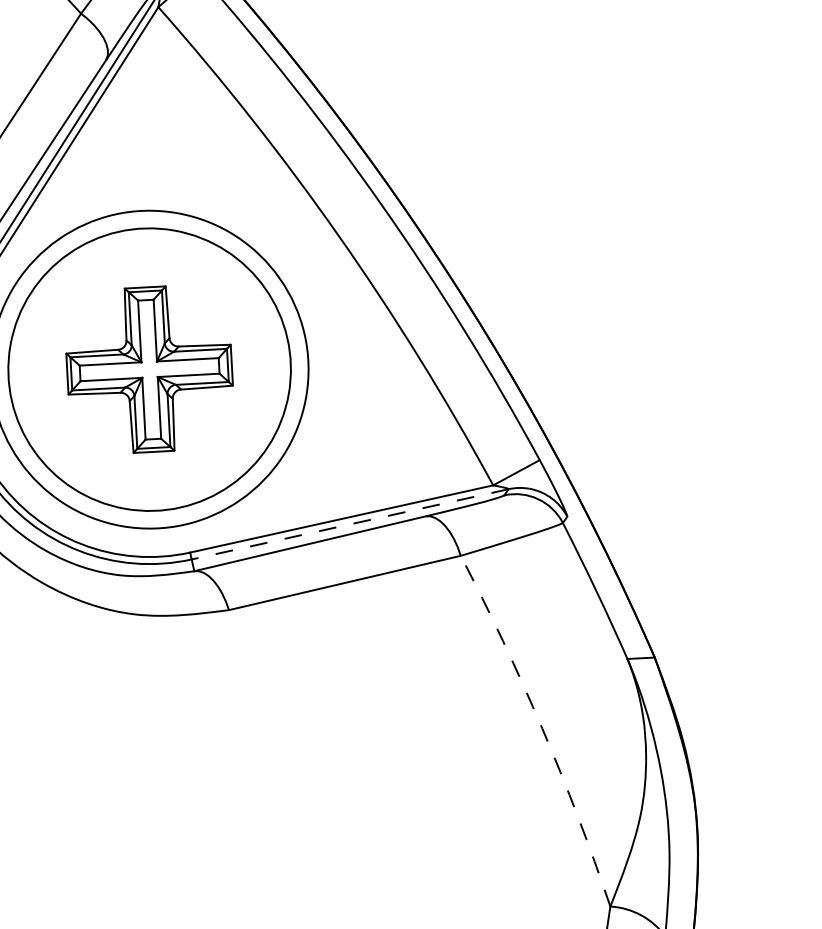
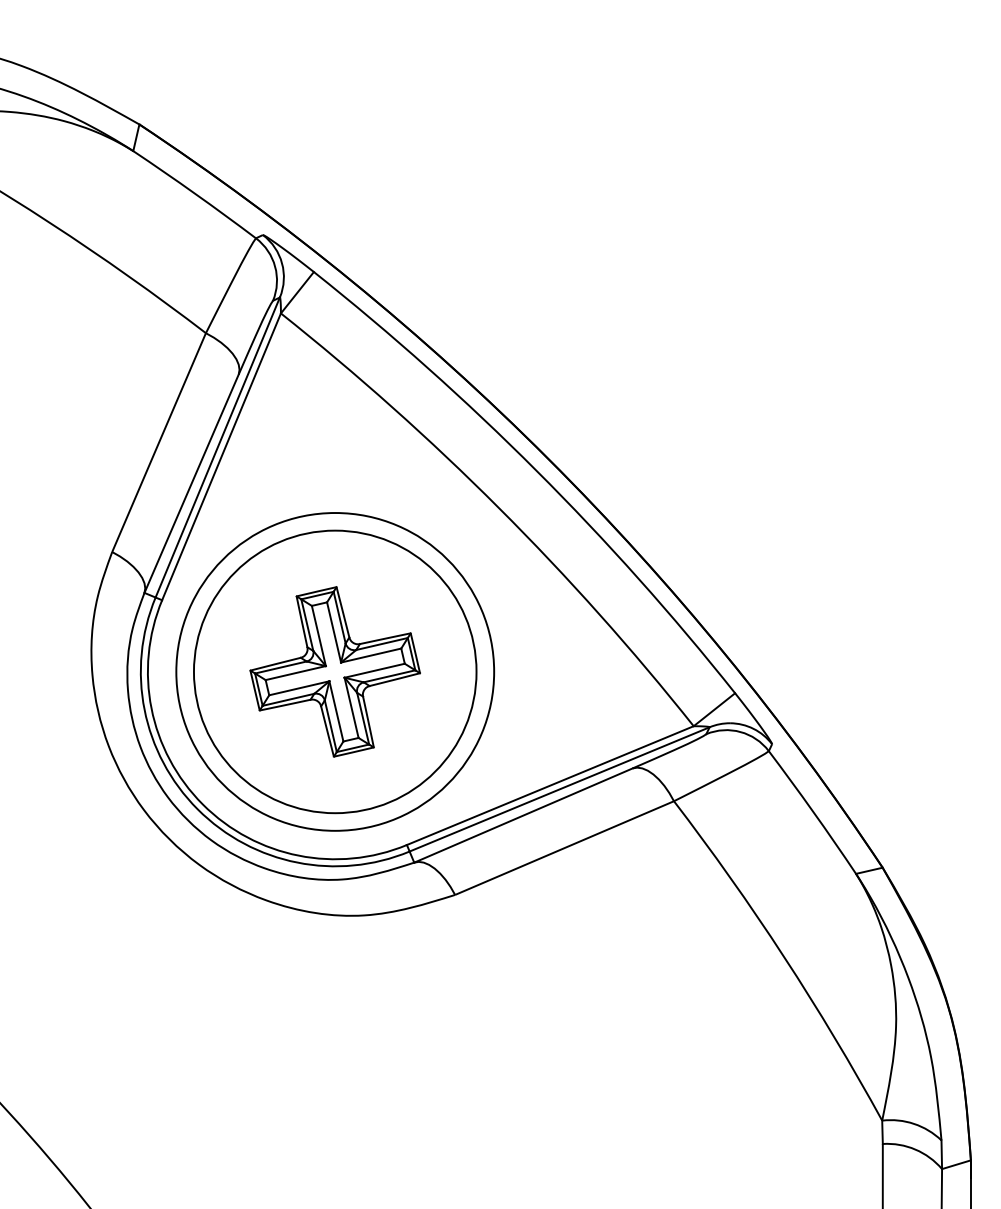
line: (350, 524) -> (559, 789), dashed -> solid
arc: (542, 728) -> (784, 957), dashed -> solid

